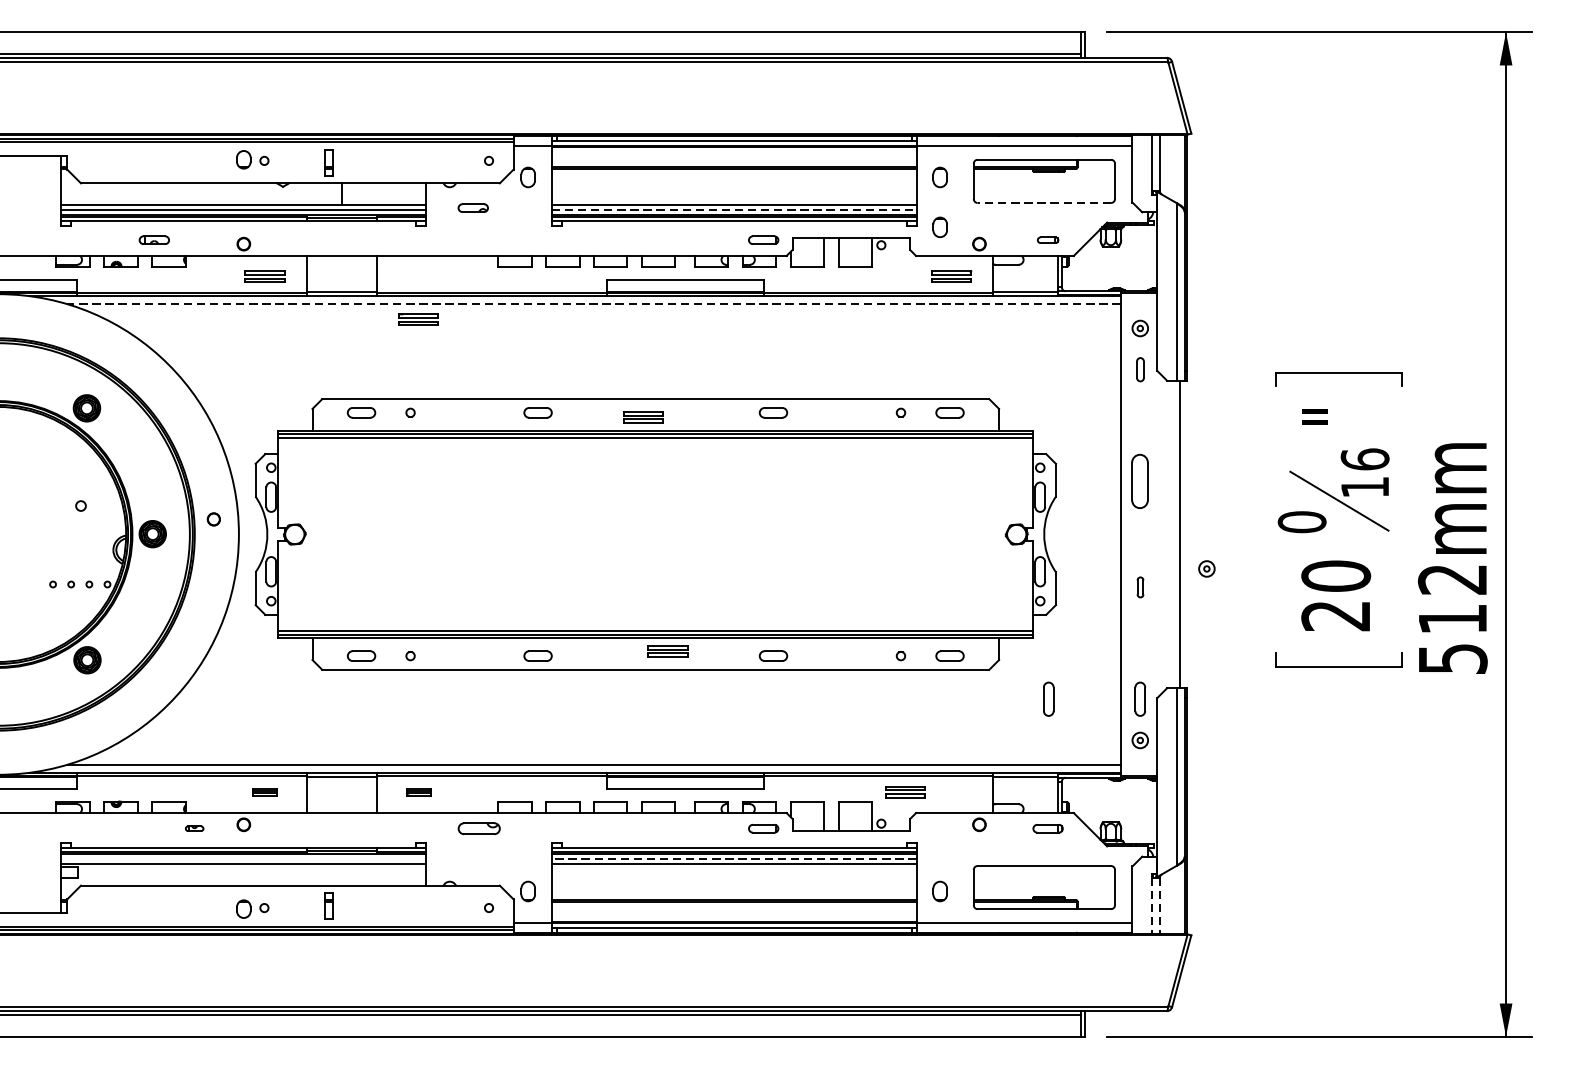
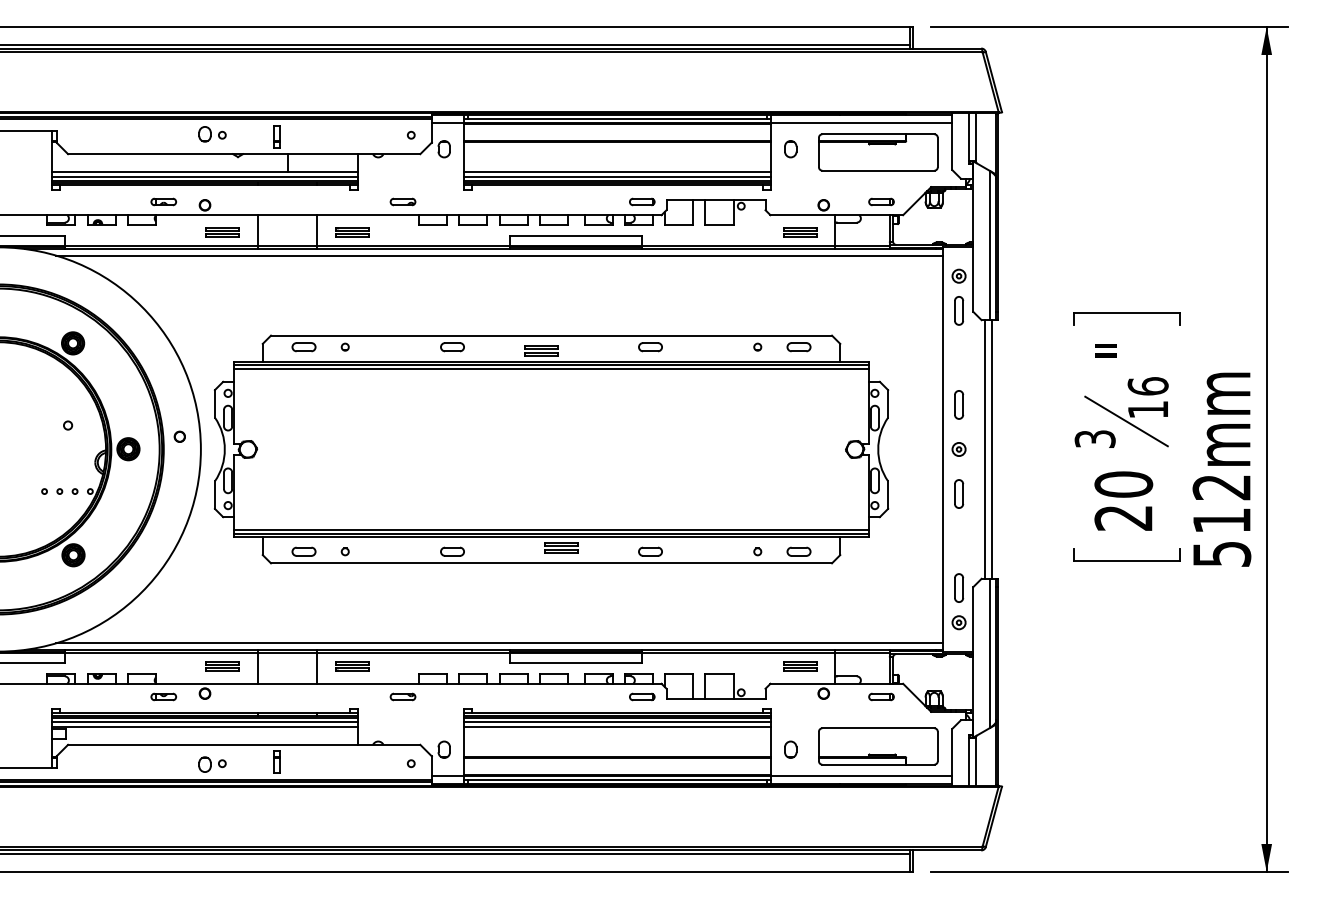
line: (1043, 202) -> (877, 170), dashed -> solid
part: (472, 207) -> (402, 201), moved
line: (735, 209) -> (618, 176), dashed -> solid
part: (939, 227) -> (790, 191), removed
part: (154, 239) -> (163, 201), moved
part: (1048, 239) -> (881, 201), size x1.43
line: (592, 303) -> (498, 255), dashed -> solid
part: (419, 319) -> (352, 232), moved
part: (1140, 369) -> (959, 310), size x1.43
part: (1140, 480) -> (959, 404), size x0.62
text: (1301, 522) -> (1094, 439), 0 -> 3
line: (1171, 534) -> (985, 449), added
part: (1206, 568) -> (958, 449), moved
part: (1140, 586) -> (959, 493), size x1.67
part: (1049, 698) -> (882, 587), removed
part: (264, 792) -> (222, 666), size x1.67
part: (419, 792) -> (352, 666), size x1.67
part: (905, 792) -> (800, 666), moved
part: (194, 828) -> (163, 696), size x1.67
part: (478, 828) -> (402, 696), size x0.71
line: (243, 859) -> (204, 722), added
line: (734, 859) -> (617, 722), dashed -> solid
line: (1151, 906) -> (968, 762), dashed -> solid
line: (1159, 906) -> (975, 762), dashed -> solid

